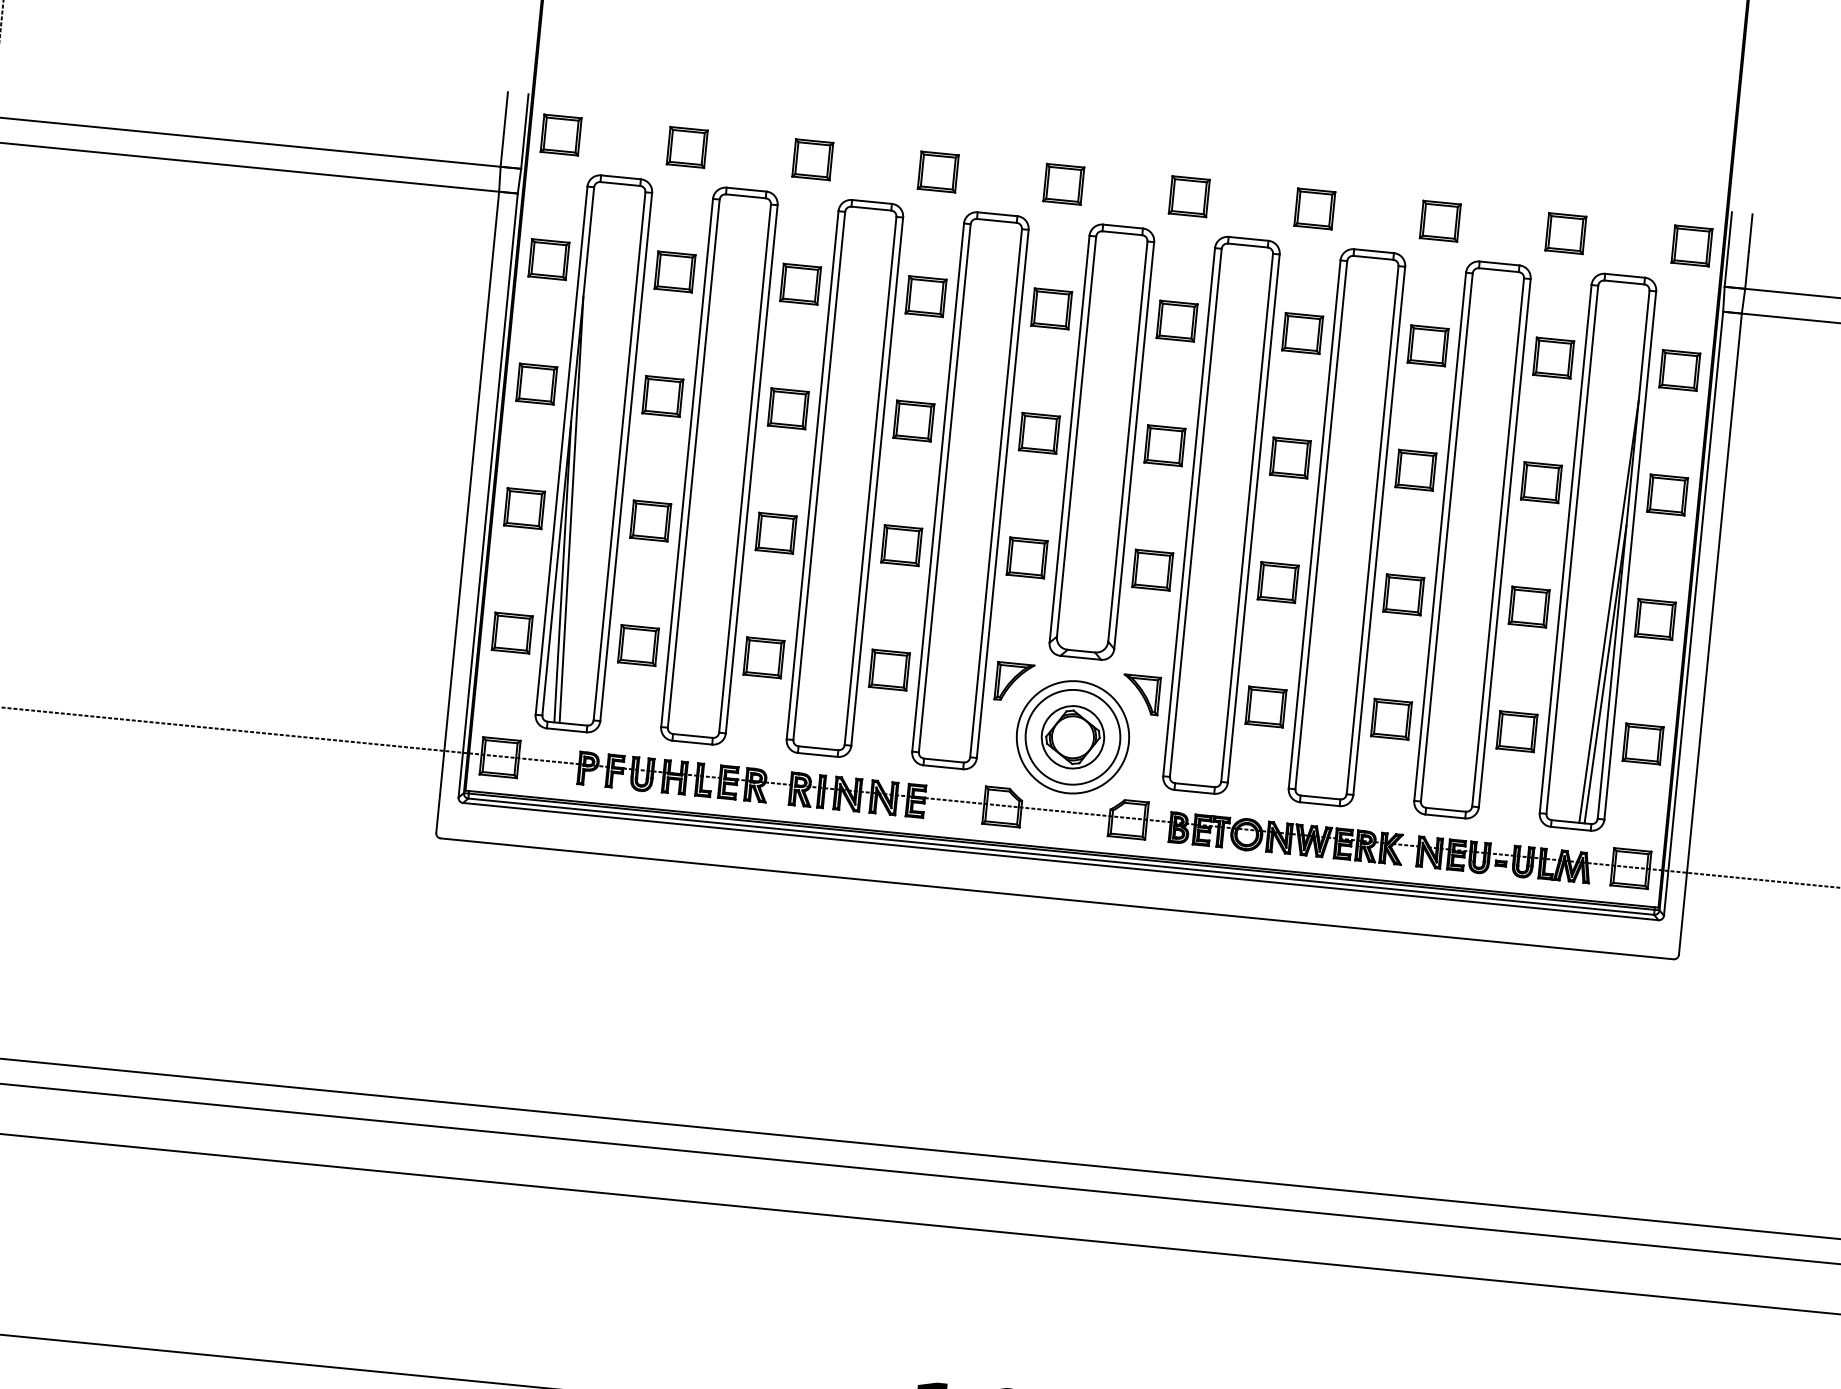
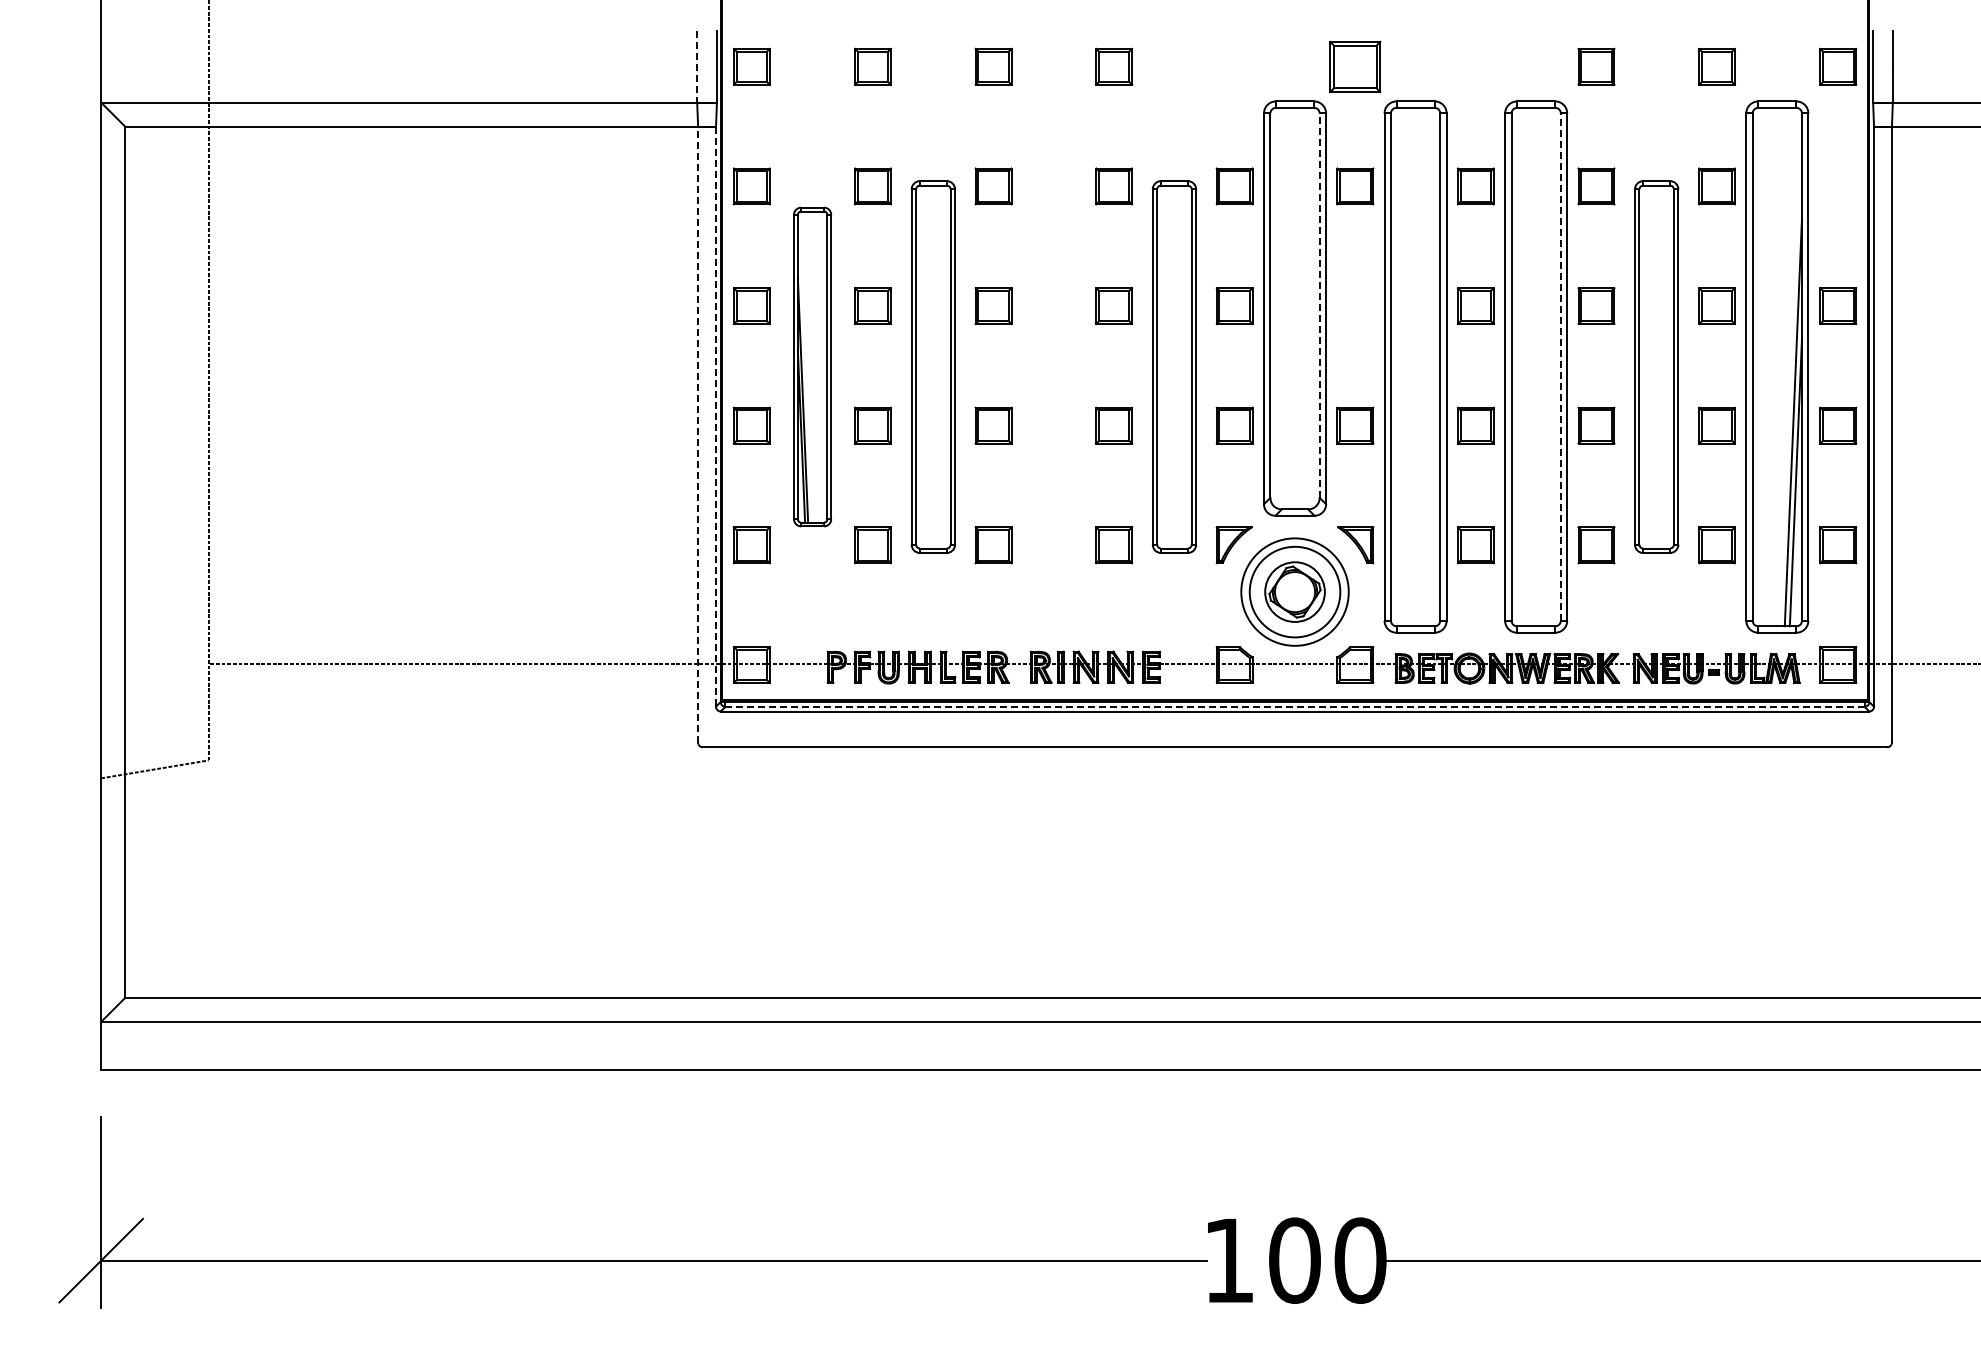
line: (504, 129) -> (697, 66), solid -> dashed
part: (1063, 184) -> (1234, 66), removed
part: (1189, 196) -> (1355, 66), size x1.4
part: (1314, 208) -> (1475, 66), removed
part: (1680, 370) -> (1838, 186), removed
line: (1127, 441) -> (1319, 305), solid -> dashed
part: (1165, 445) -> (1355, 305), removed
part: (593, 453) -> (812, 366), size x0.6
part: (719, 465) -> (933, 366), size x0.7
part: (844, 477) -> (1053, 366), removed
part: (970, 490) -> (1174, 366), size x0.7
line: (488, 496) -> (716, 417), solid -> dashed
line: (468, 512) -> (698, 434), solid -> dashed
line: (1372, 530) -> (1560, 367), solid -> dashed
part: (1472, 539) -> (1656, 366), size x0.7
line: (1061, 856) -> (1295, 706), solid -> dashed

